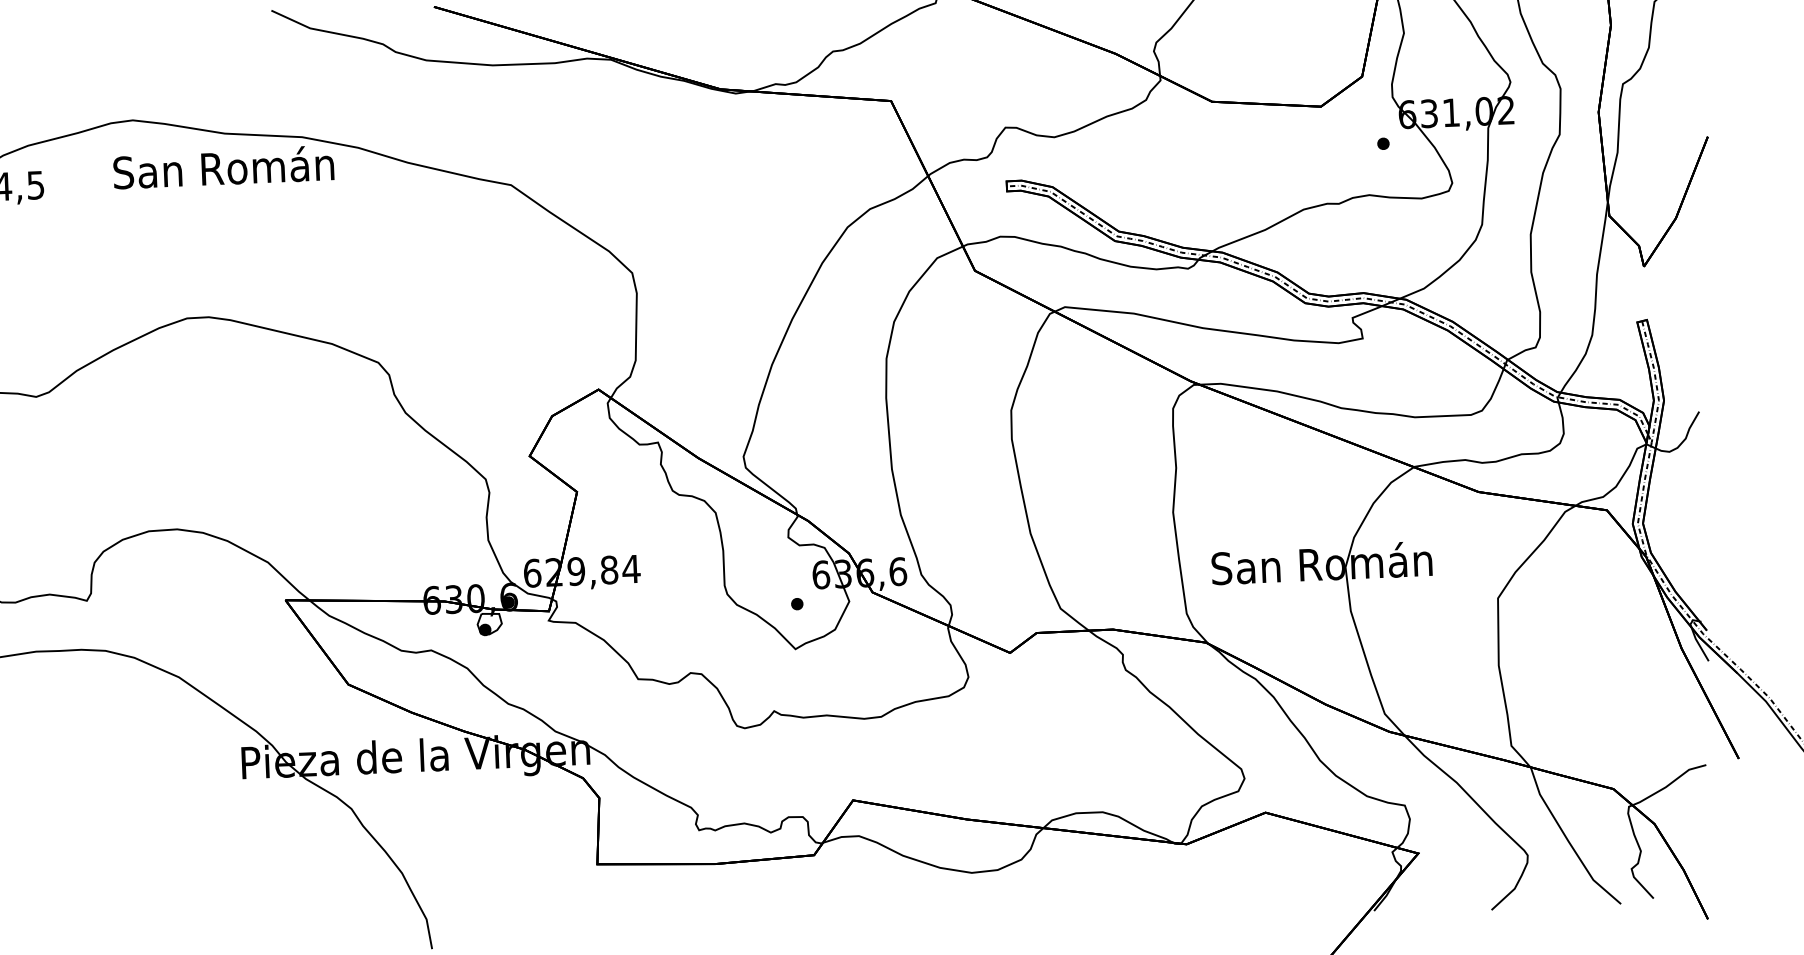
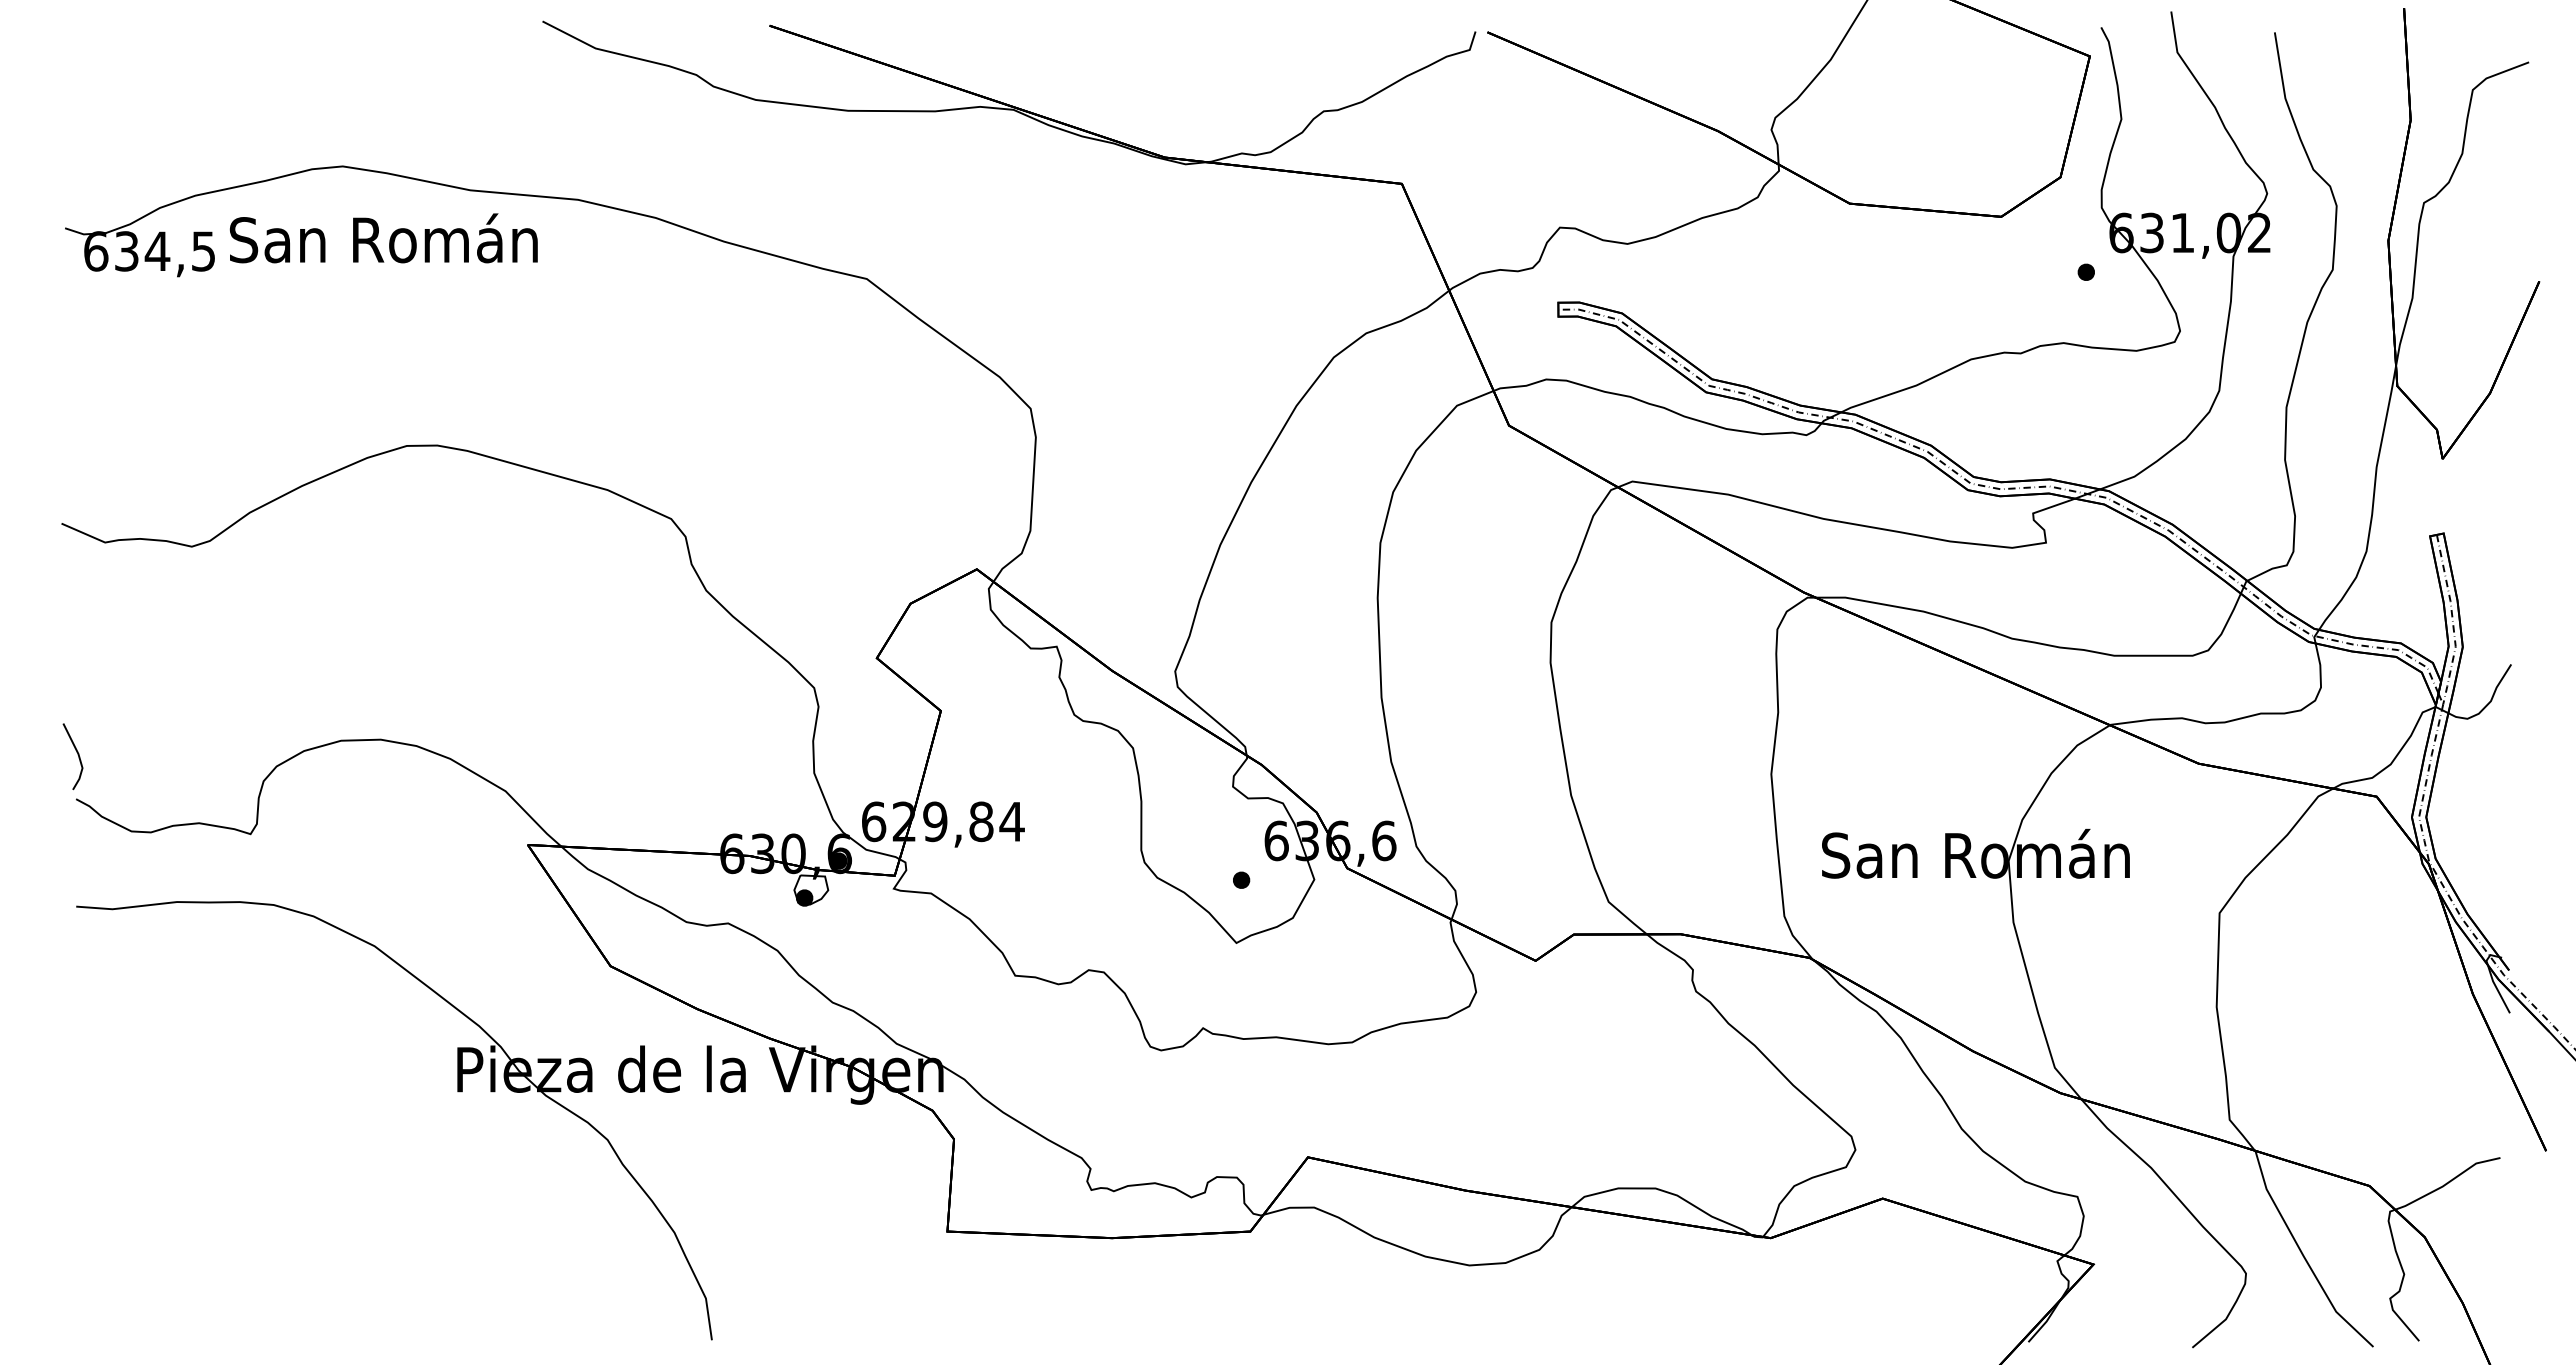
text: (223, 167) -> (383, 238), moved

